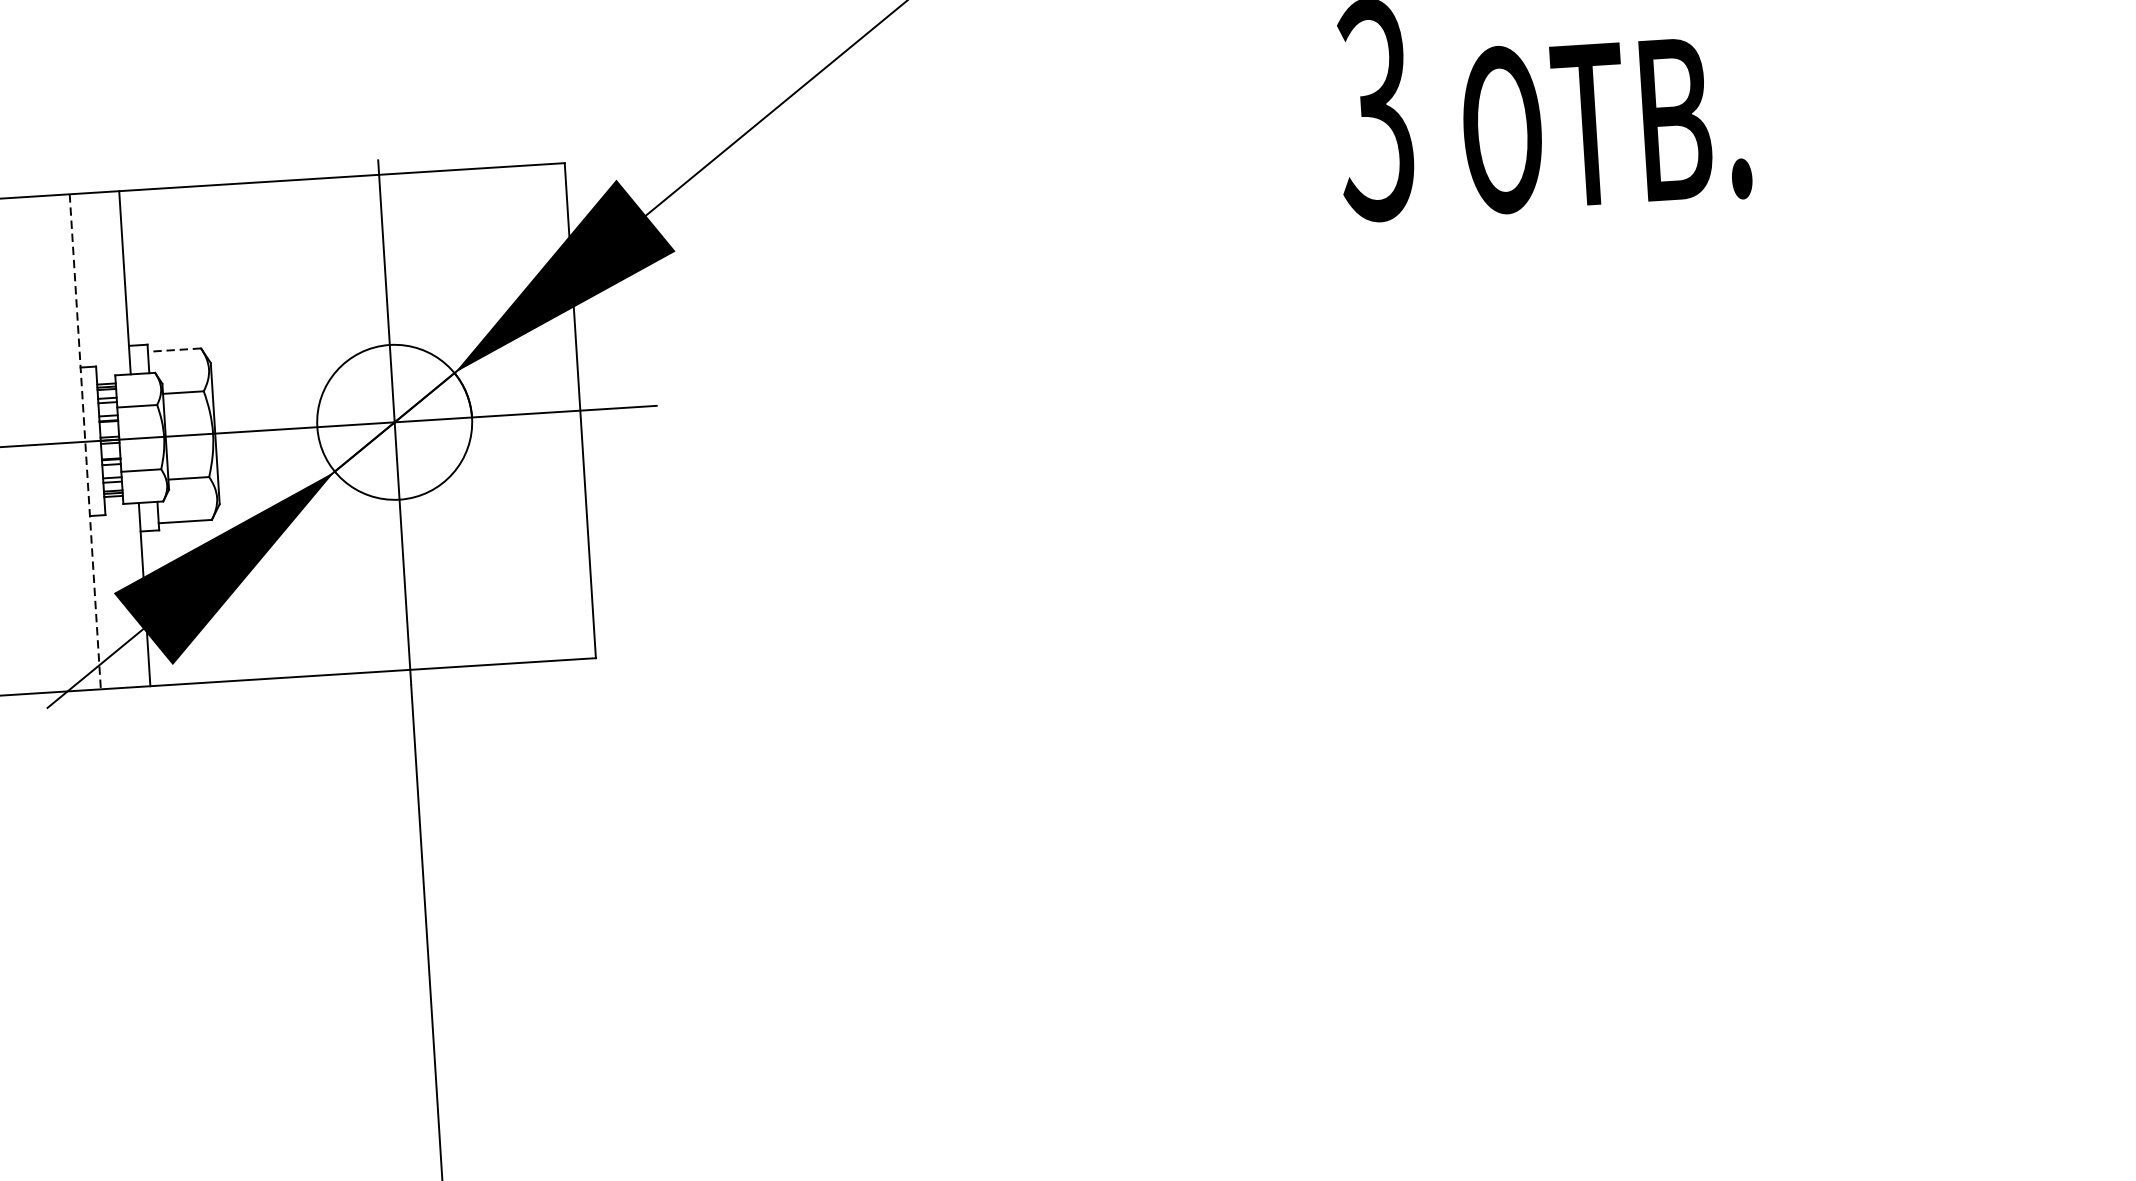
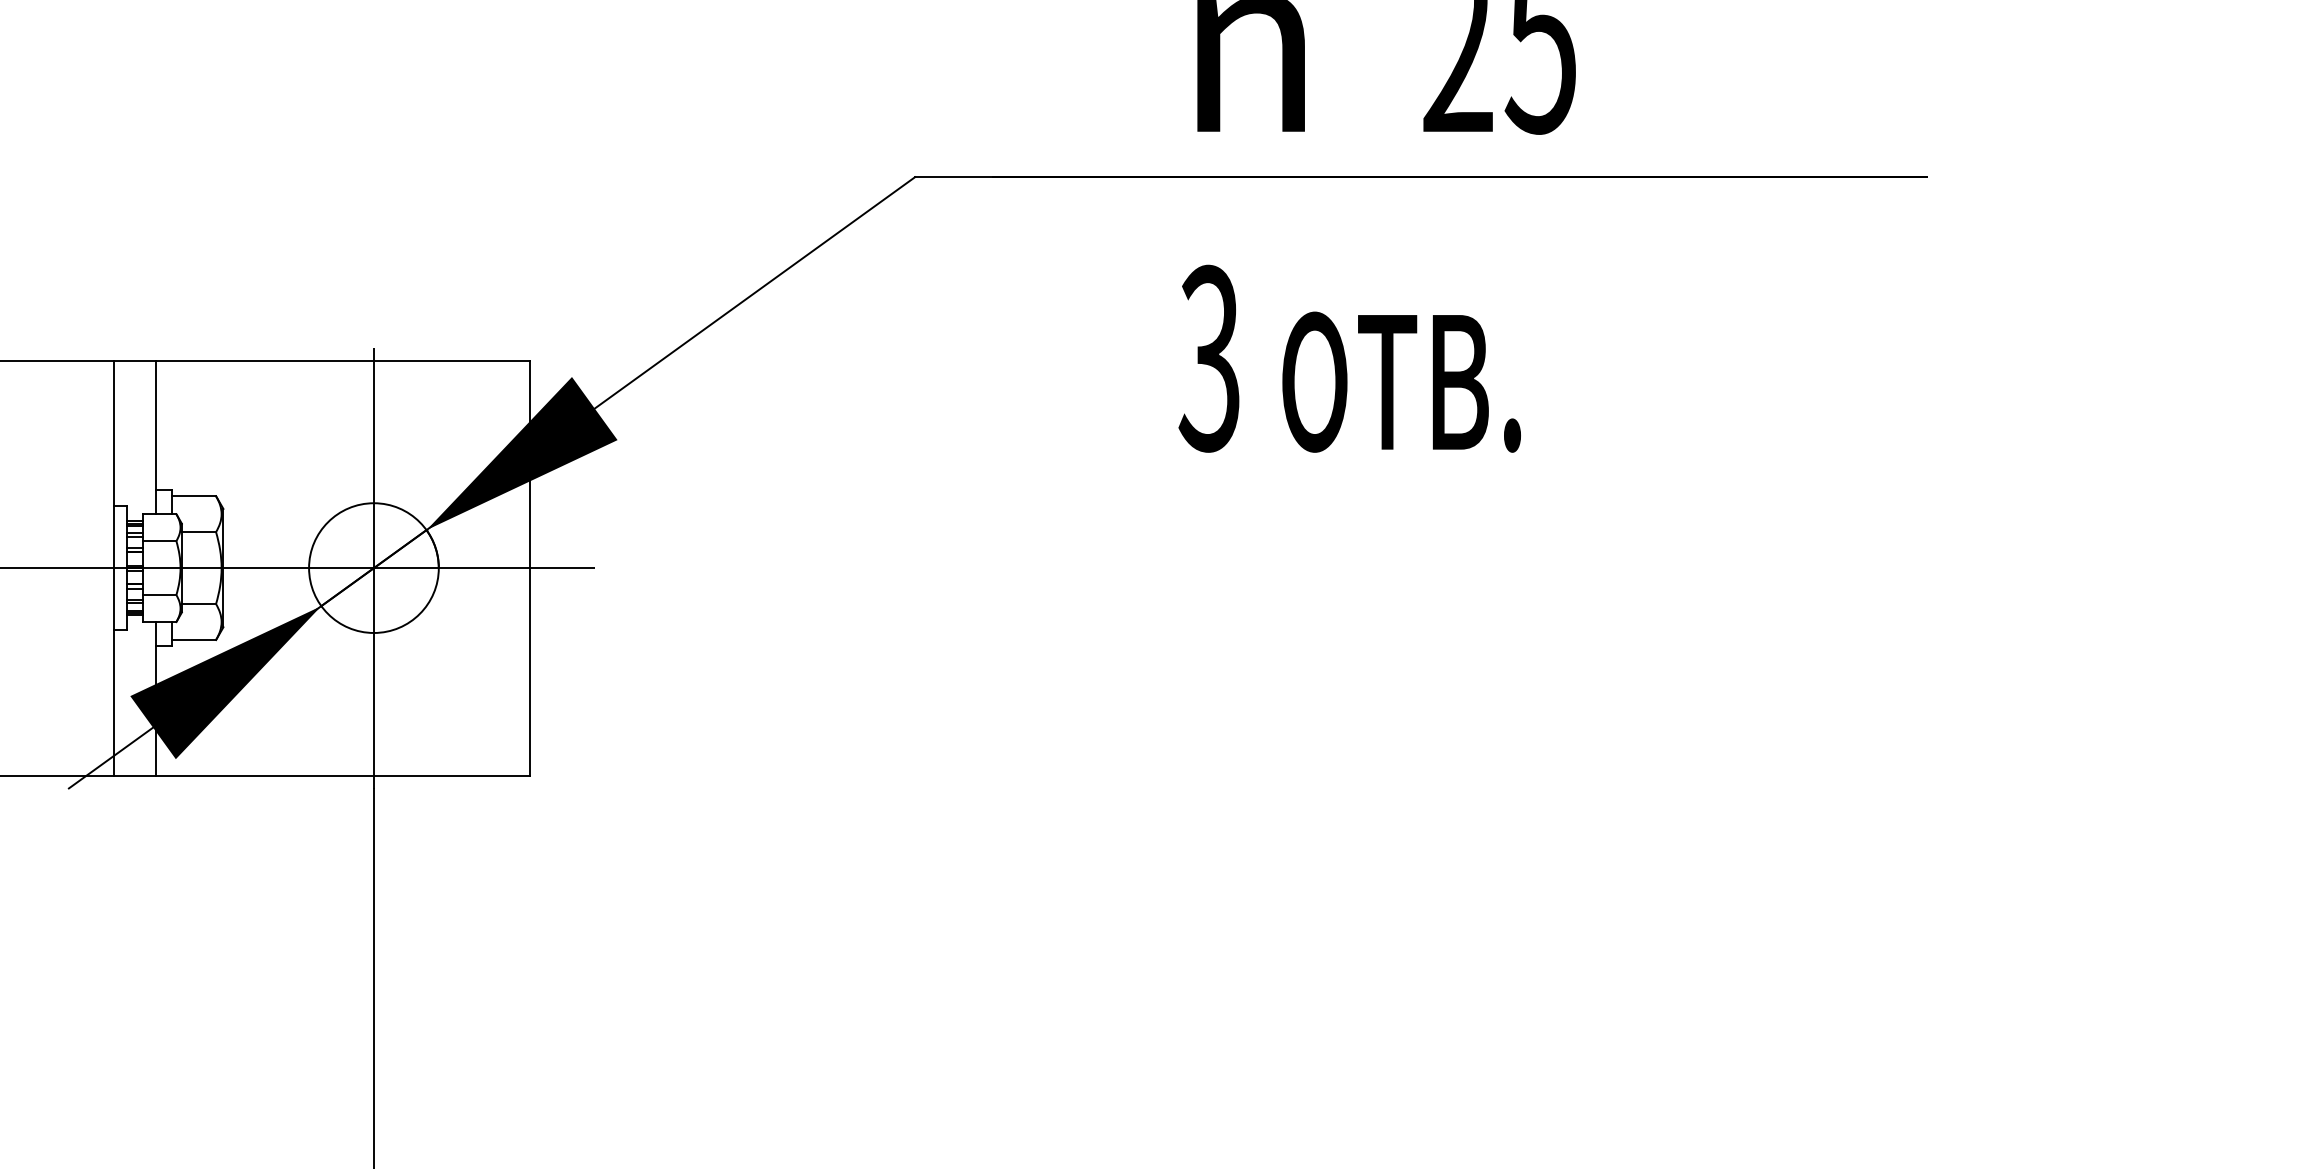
line: (174, 350) -> (193, 496), dashed -> solid
line: (85, 442) -> (114, 568), dashed -> solid

